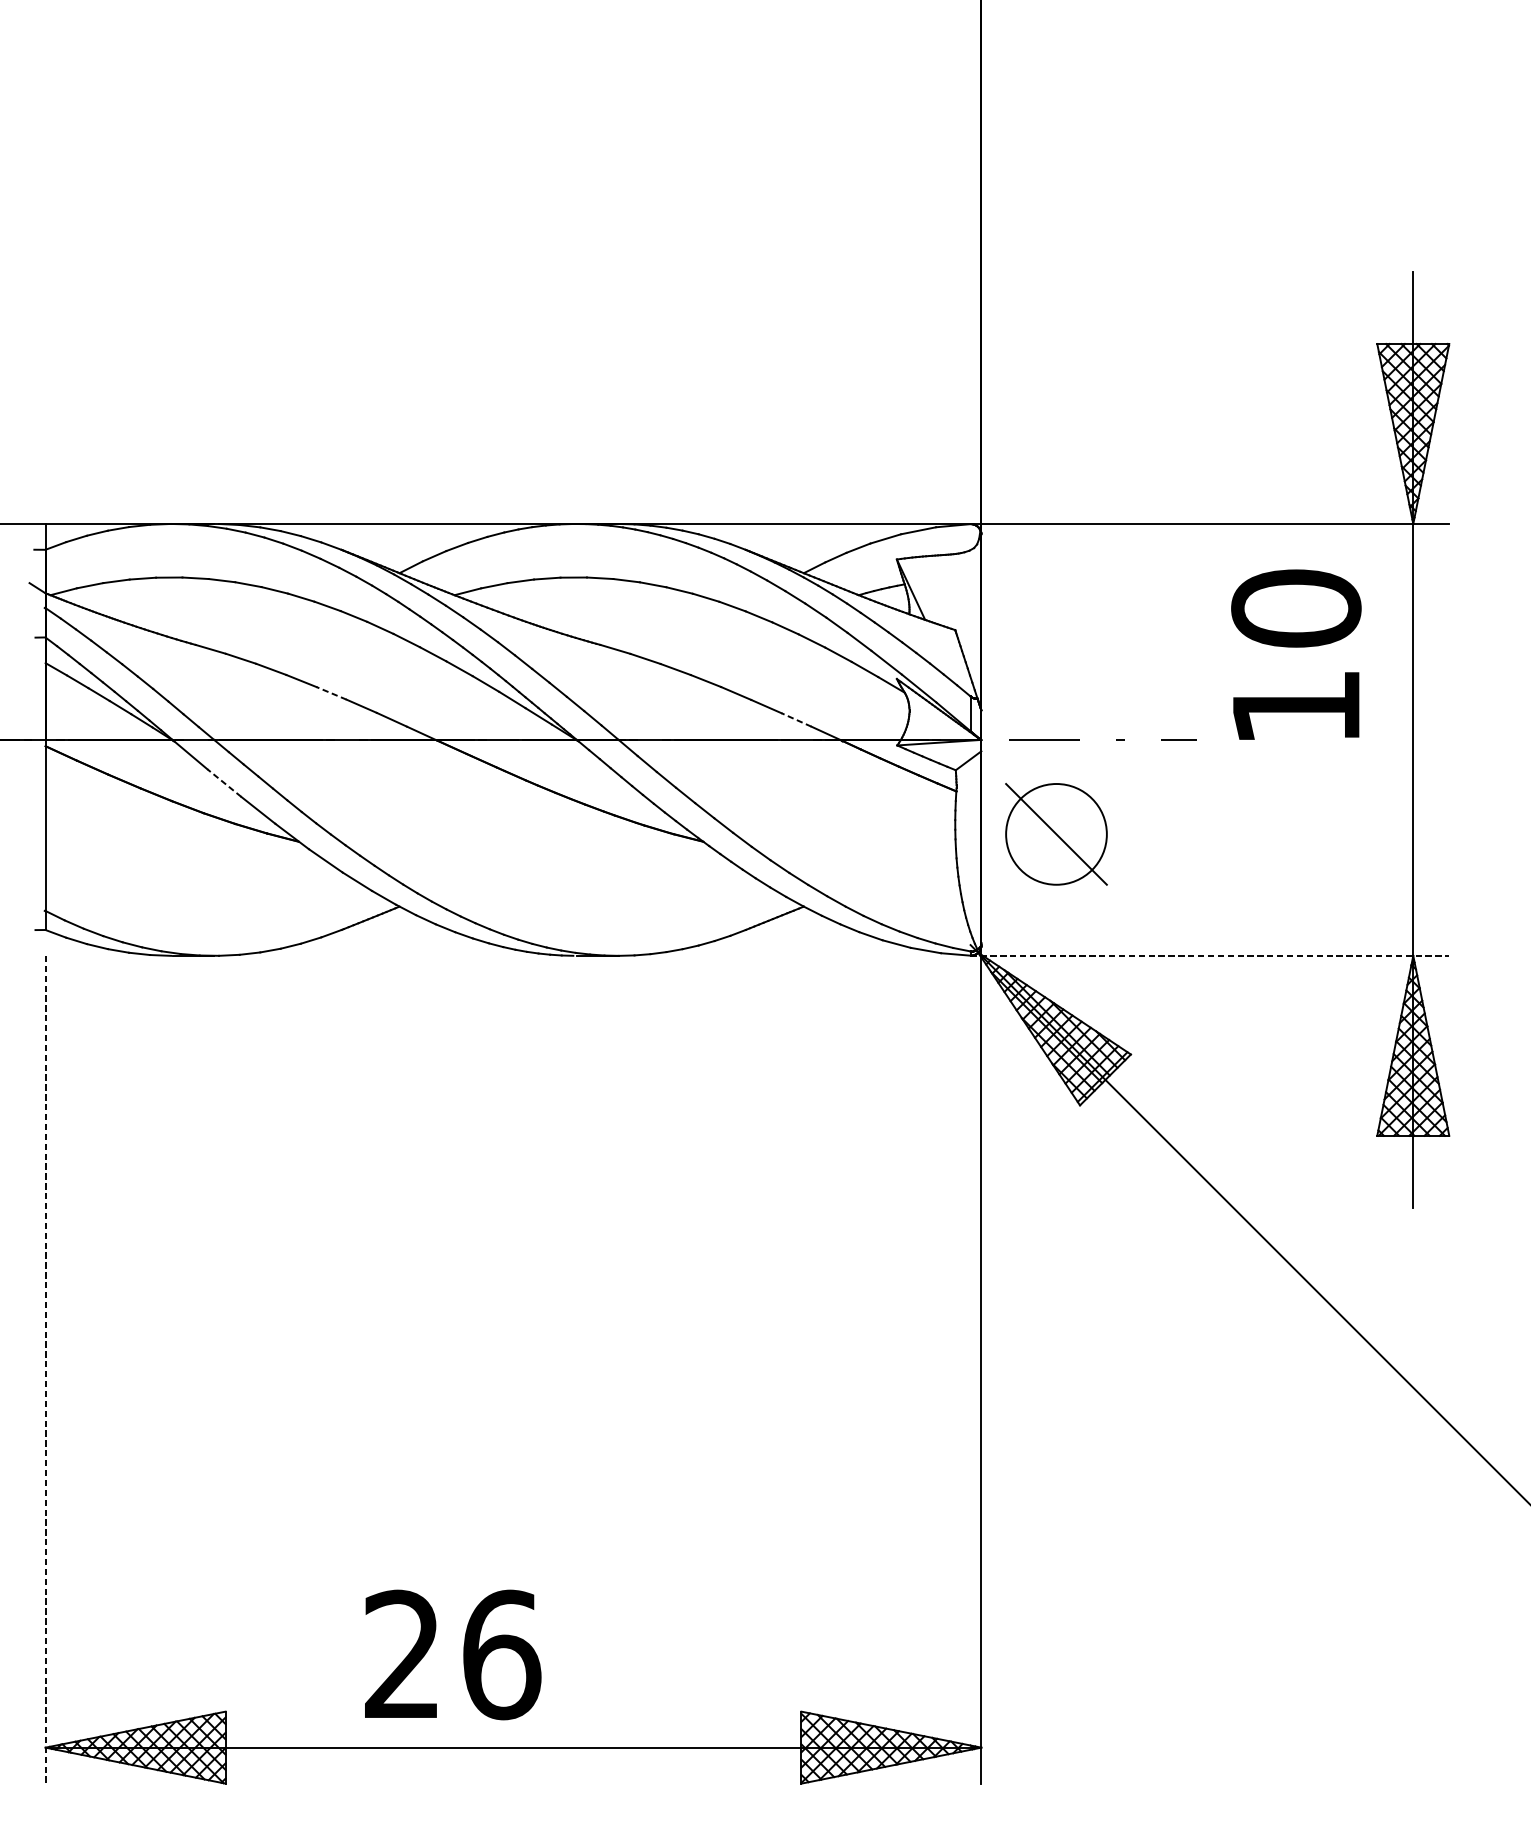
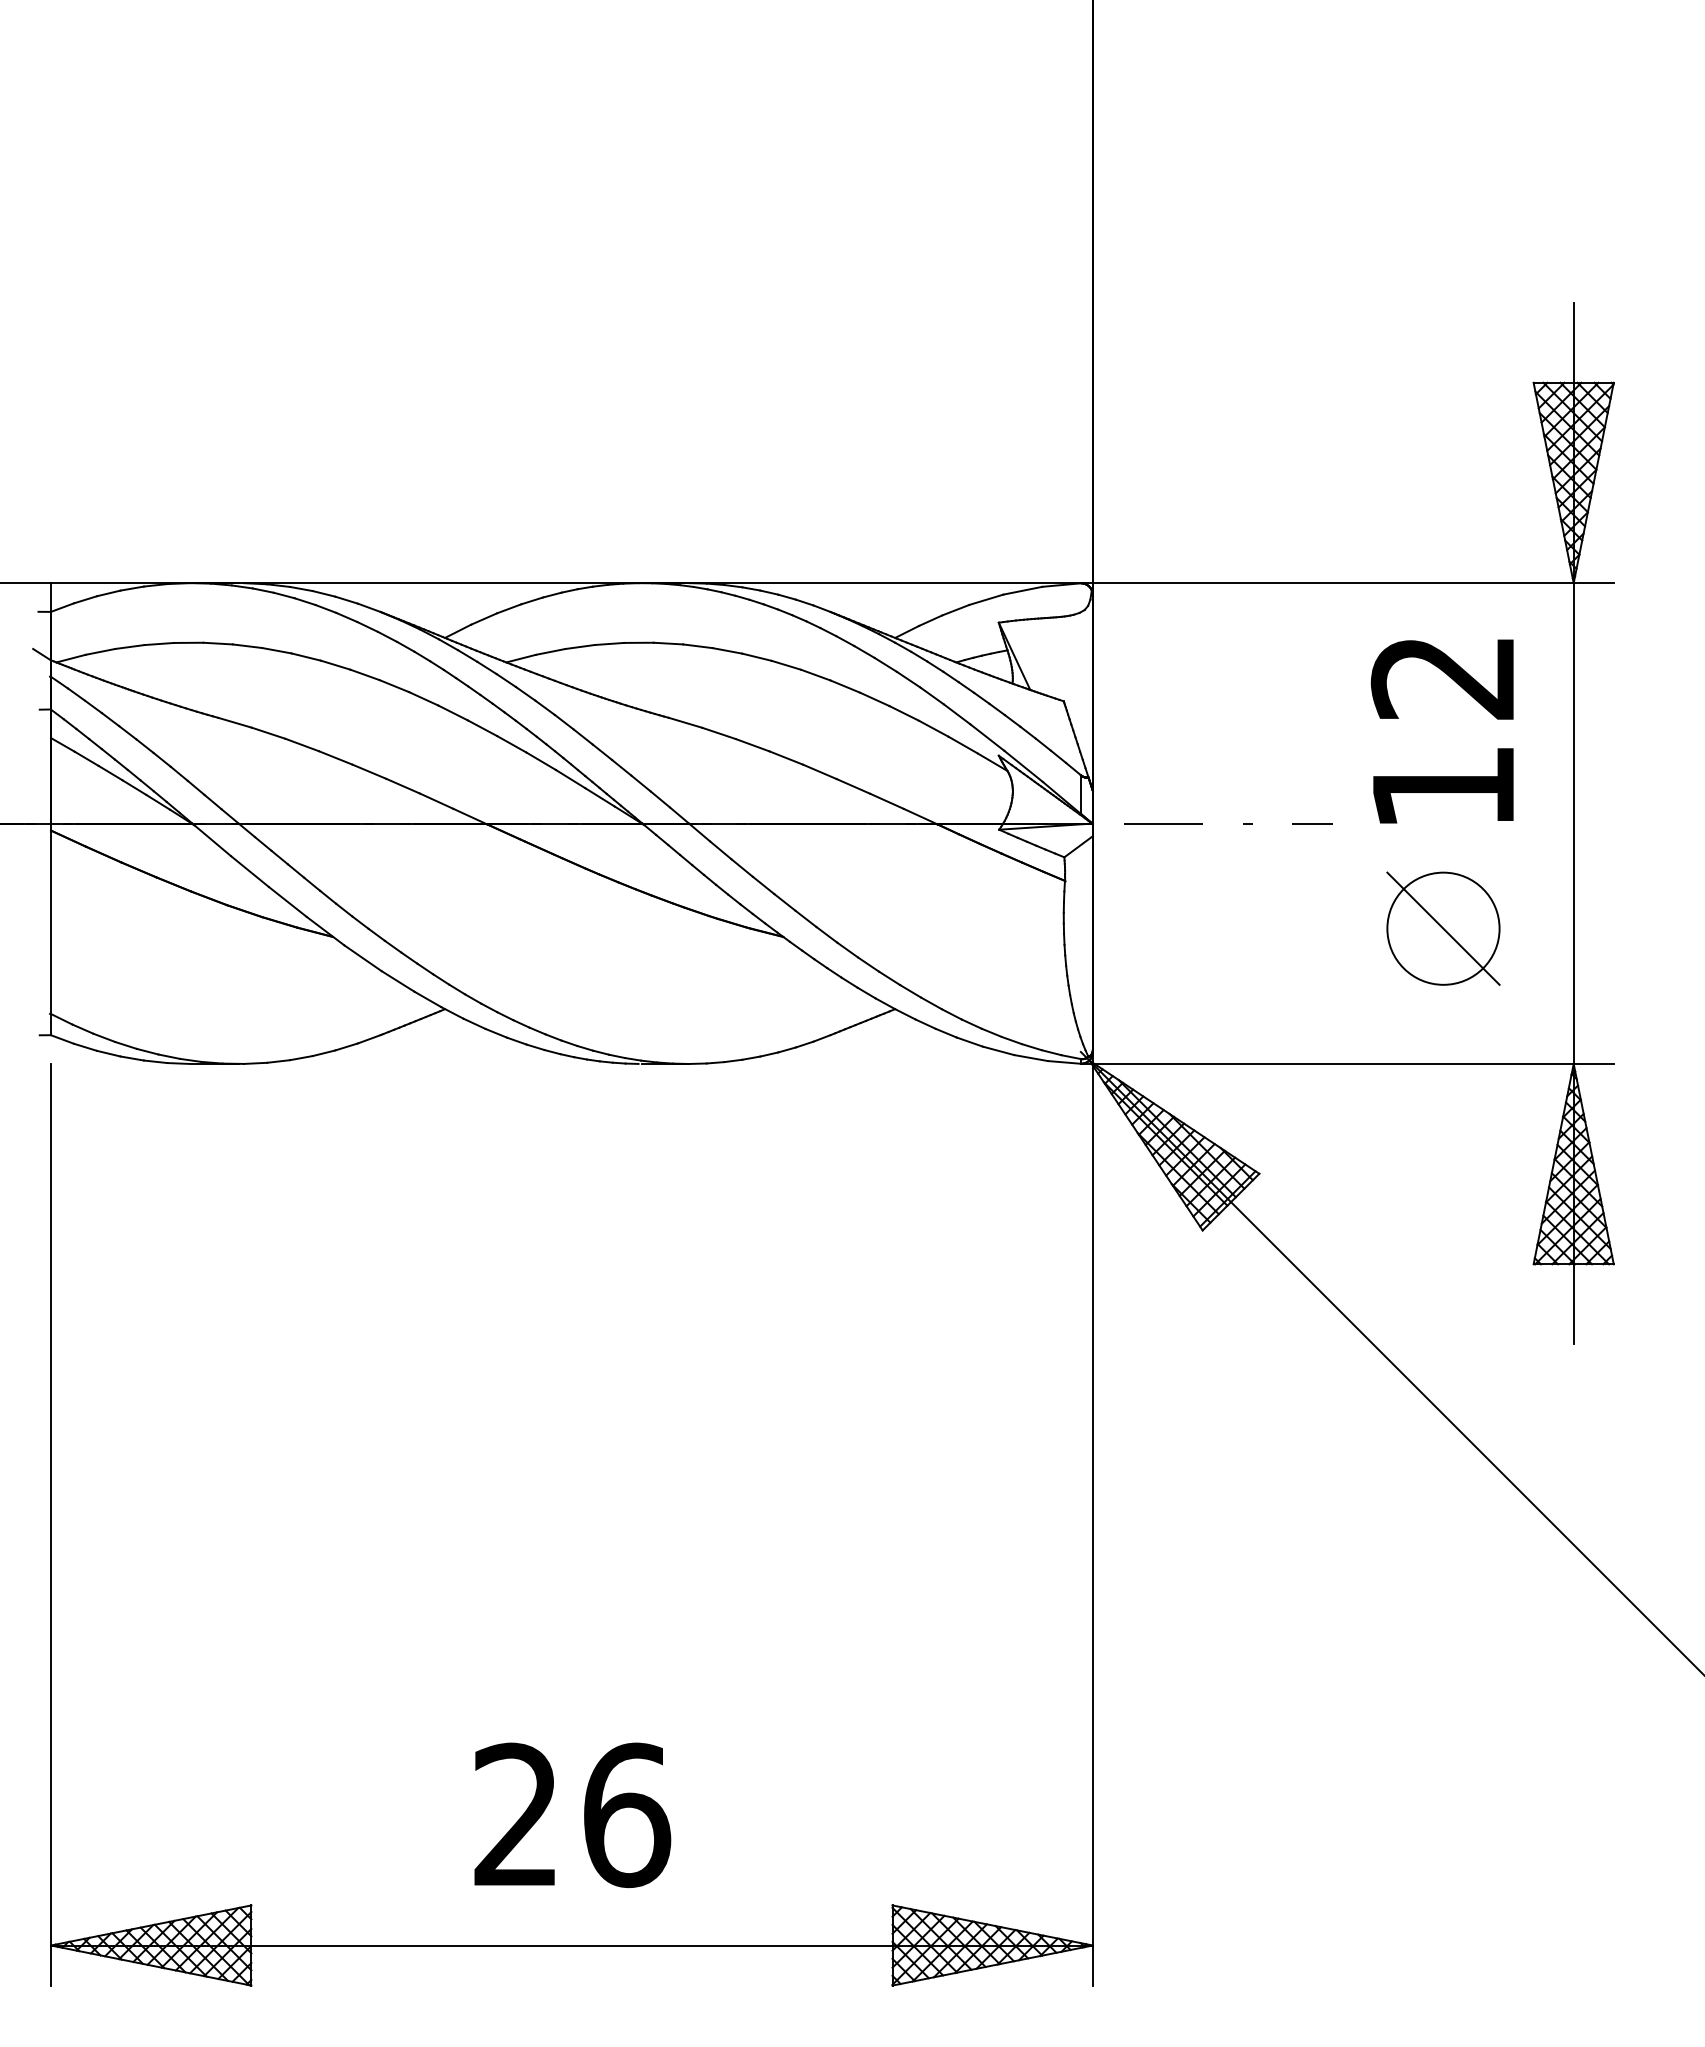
text: (1296, 607) -> (1443, 676), 10 -> 12
line: (330, 693) -> (368, 771), dashed -> solid
line: (796, 720) -> (886, 801), dashed -> solid
line: (223, 782) -> (249, 871), dashed -> solid
part: (1056, 834) -> (1443, 928), moved
line: (1210, 955) -> (1347, 1063), dashed -> solid
line: (46, 1369) -> (51, 1524), dashed -> solid
text: (452, 1655) -> (572, 1815), moved

